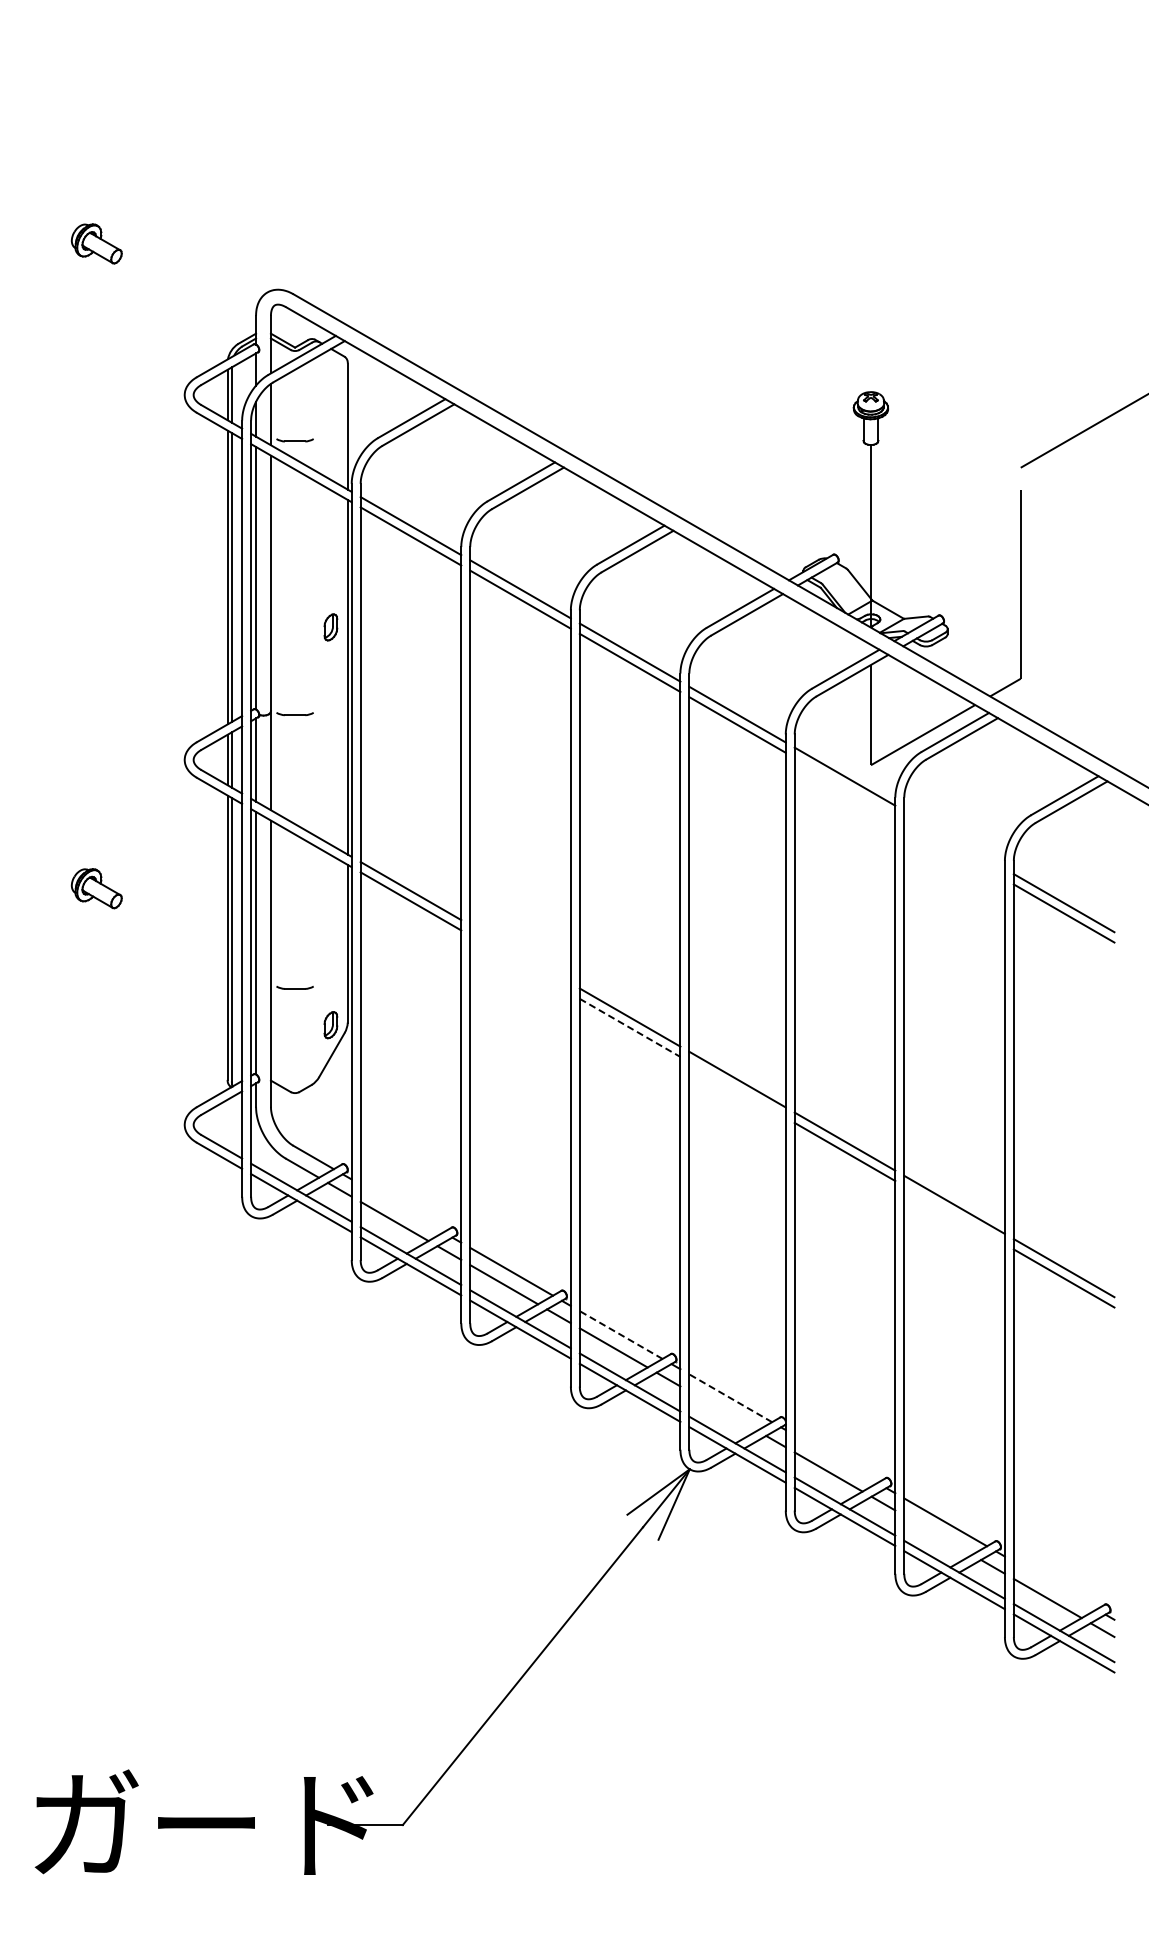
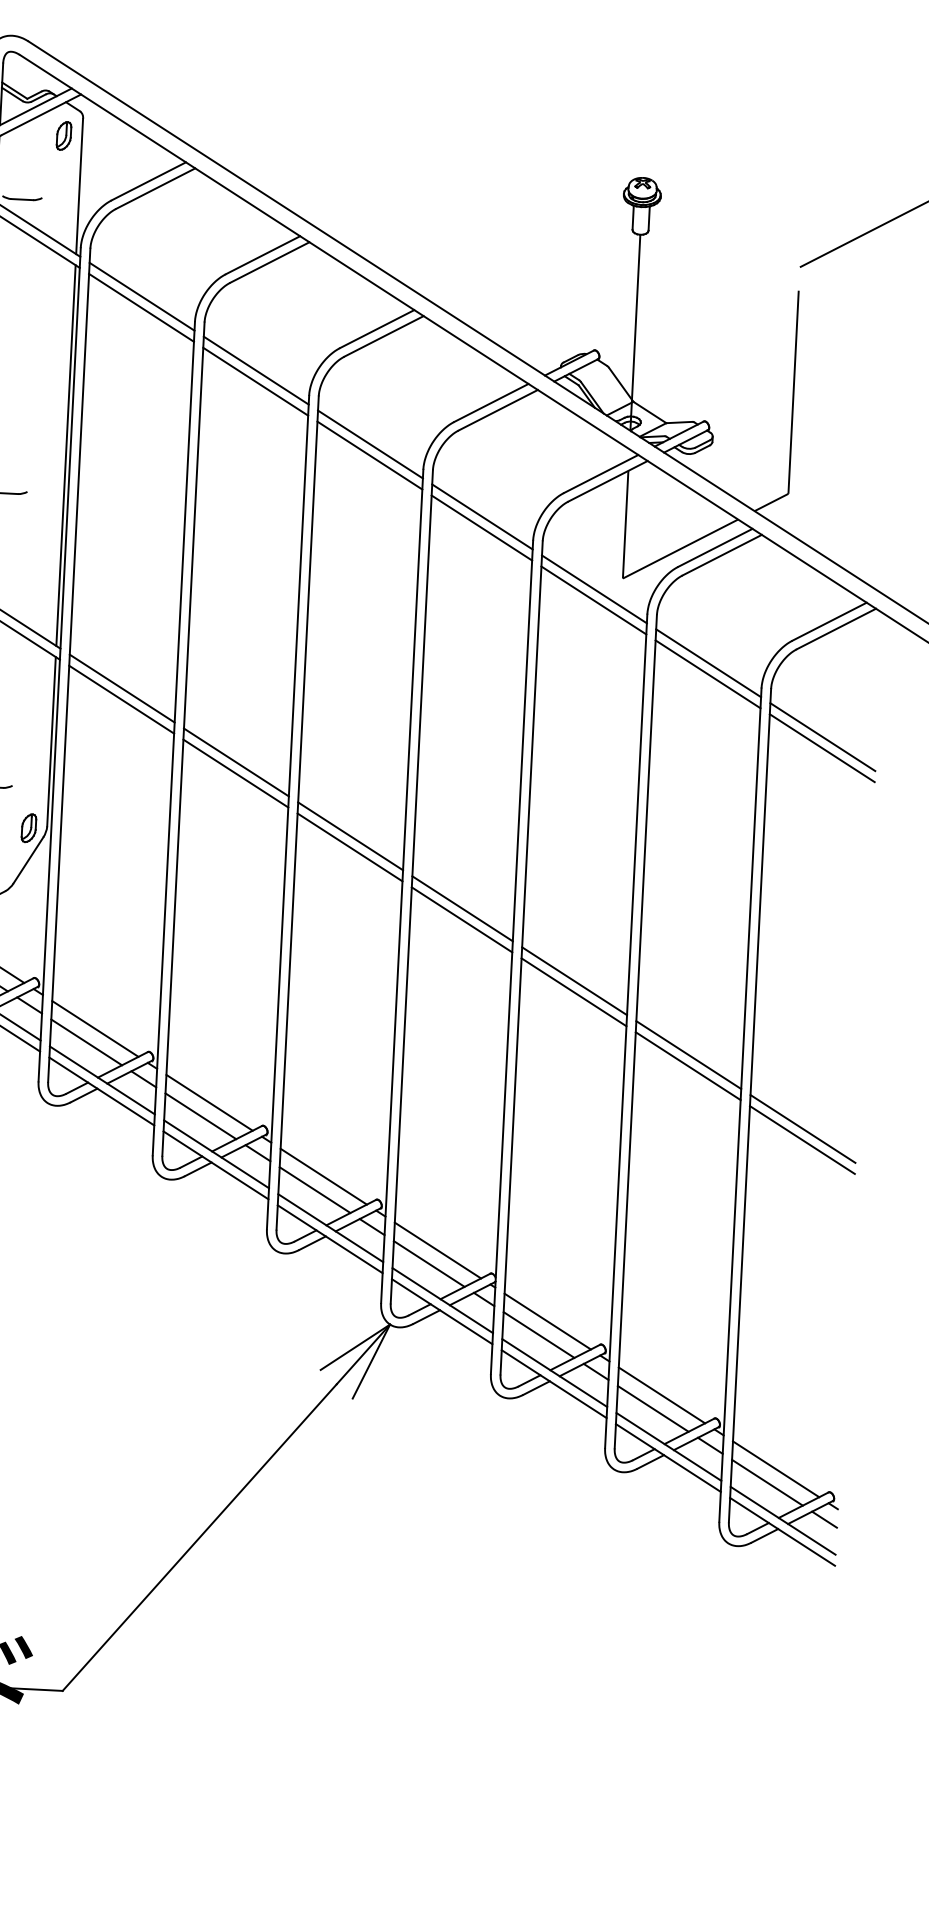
part: (330, 627) -> (63, 136), moved
line: (844, 786) -> (593, 599), added
line: (954, 839) -> (708, 662), added
line: (954, 850) -> (707, 674), added
line: (520, 954) -> (236, 762), added
line: (520, 964) -> (235, 773), added
line: (630, 1028) -> (350, 848), dashed -> solid
line: (737, 1089) -> (462, 919), added
line: (401, 1208) -> (94, 1028), added
line: (954, 1215) -> (688, 1066), added
line: (621, 1335) -> (324, 1177), dashed -> solid
line: (730, 1398) -> (437, 1250), dashed -> solid
line: (723, 1410) -> (429, 1263), added
line: (835, 1458) -> (547, 1320), added
line: (938, 1534) -> (653, 1408), added
line: (1054, 1585) -> (775, 1469), added

